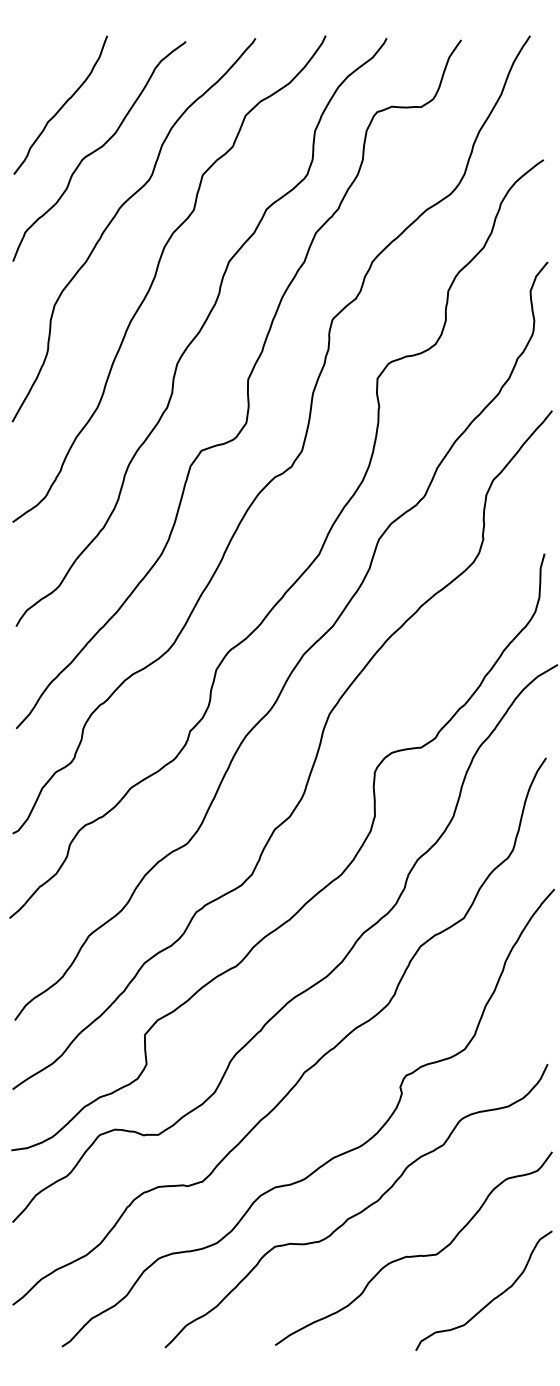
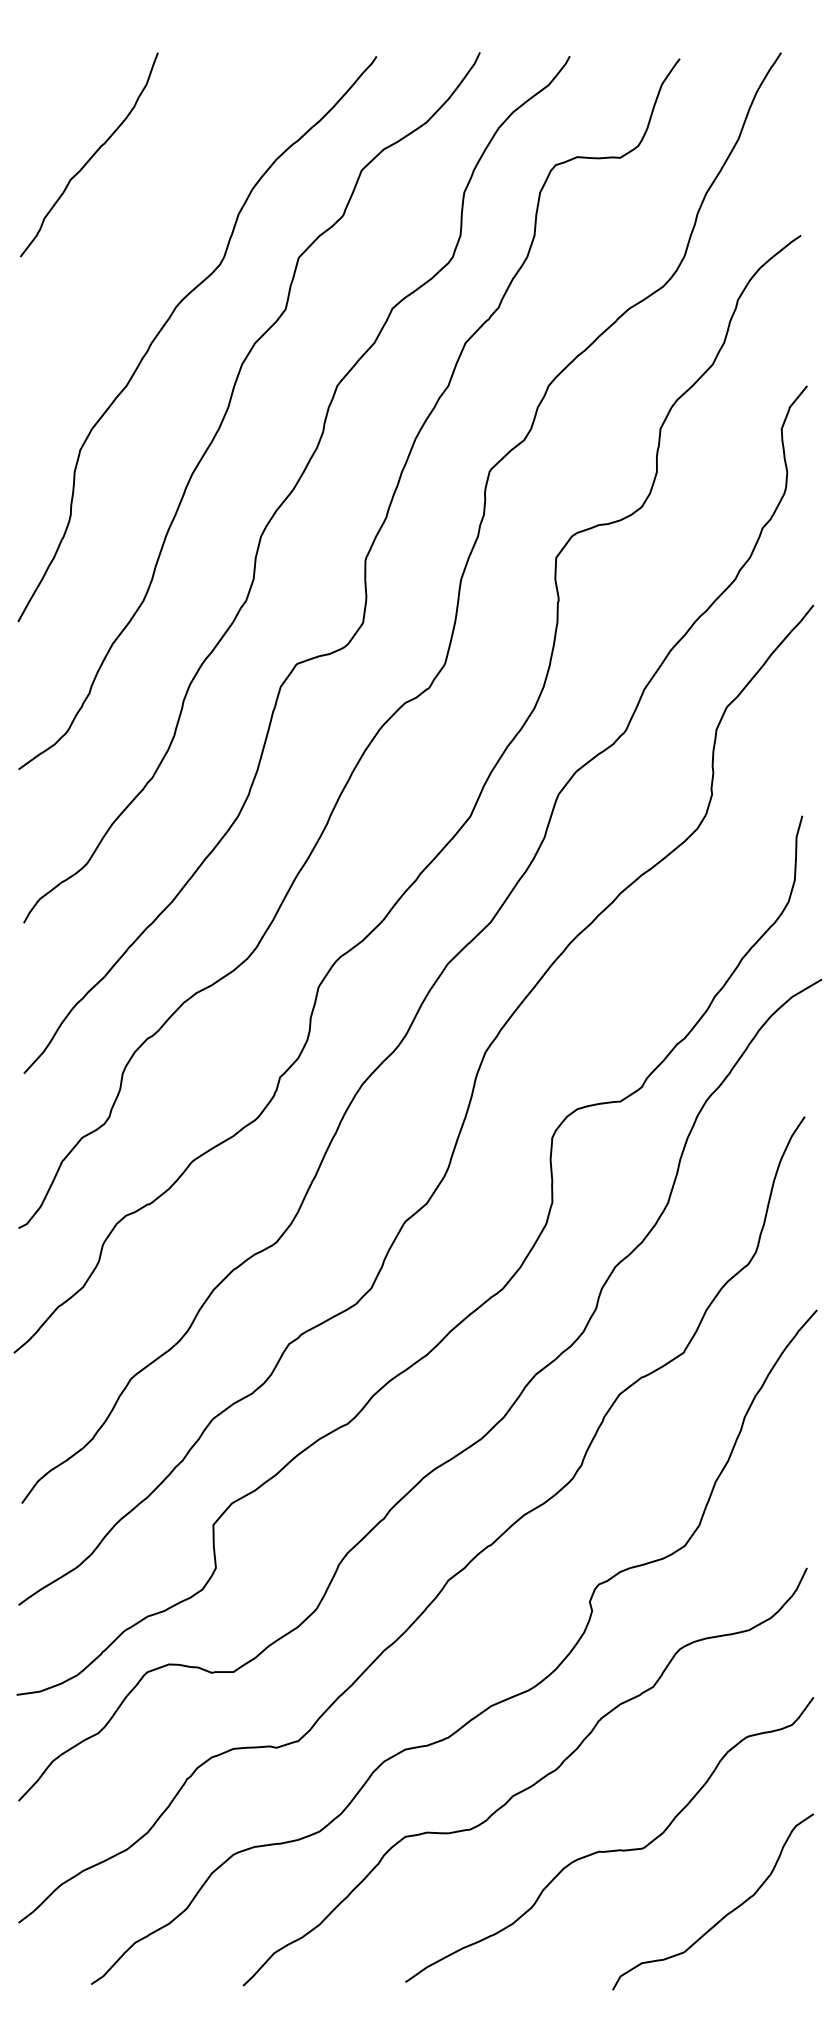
curve: (99, 149) -> (146, 220), removed

